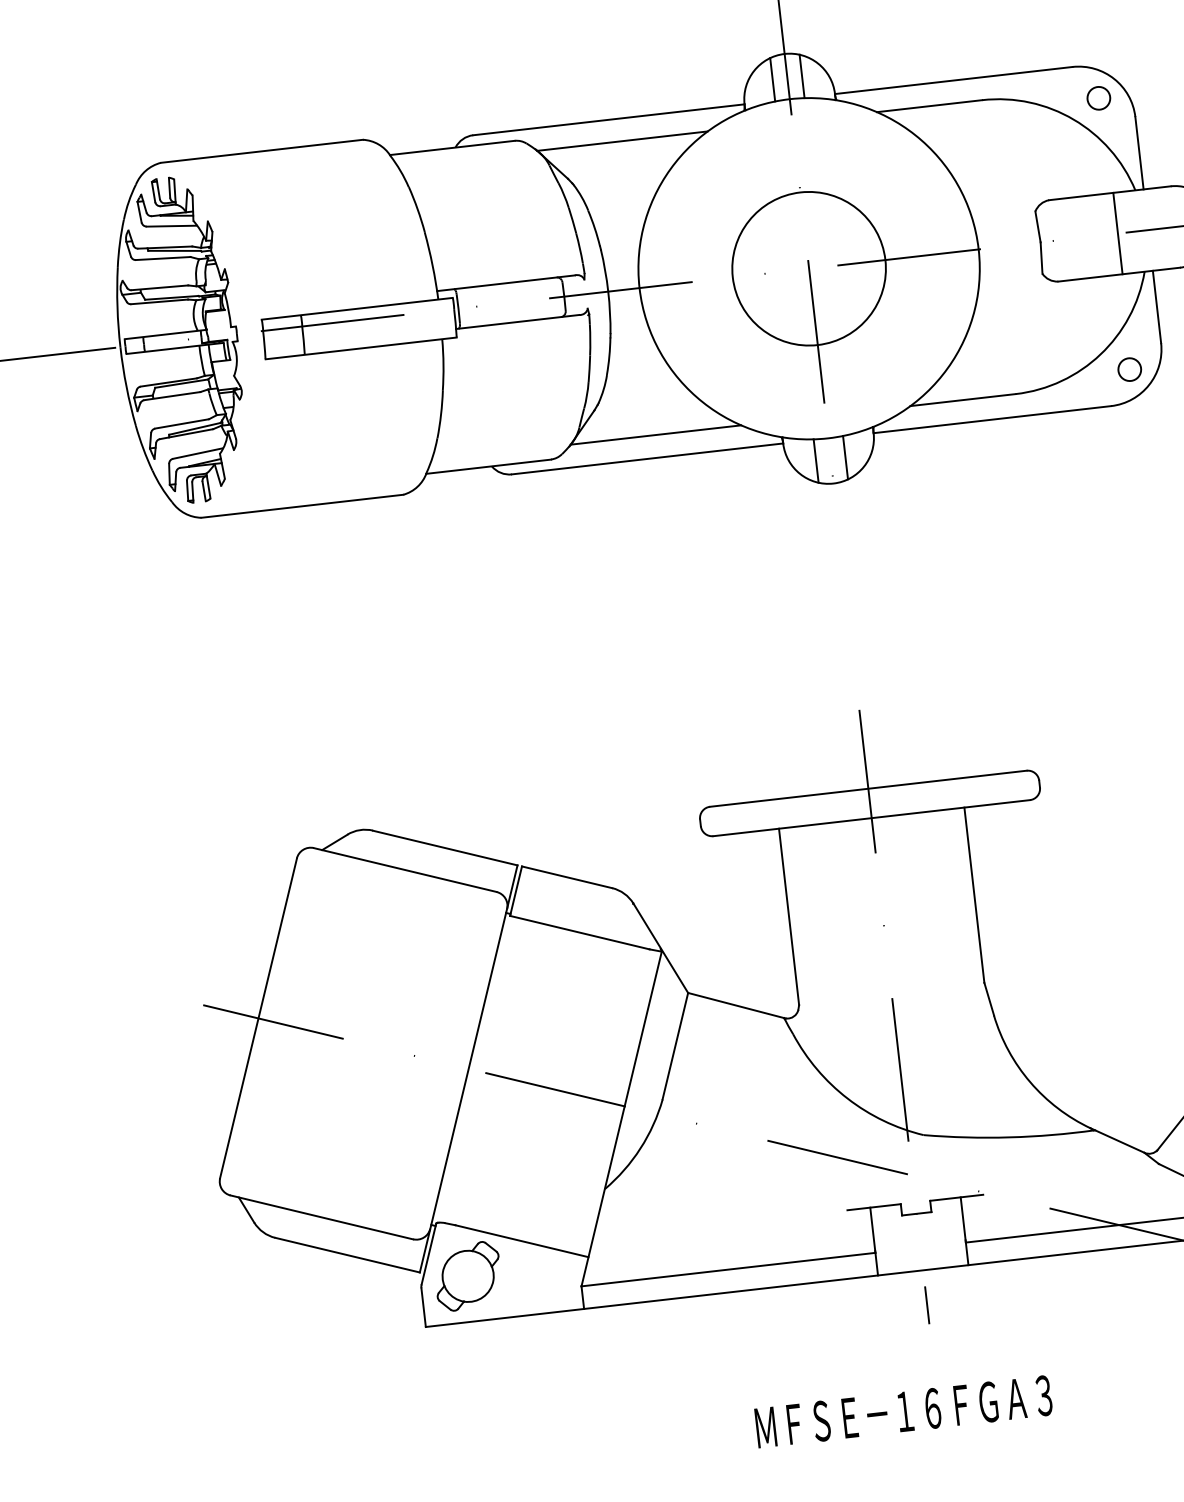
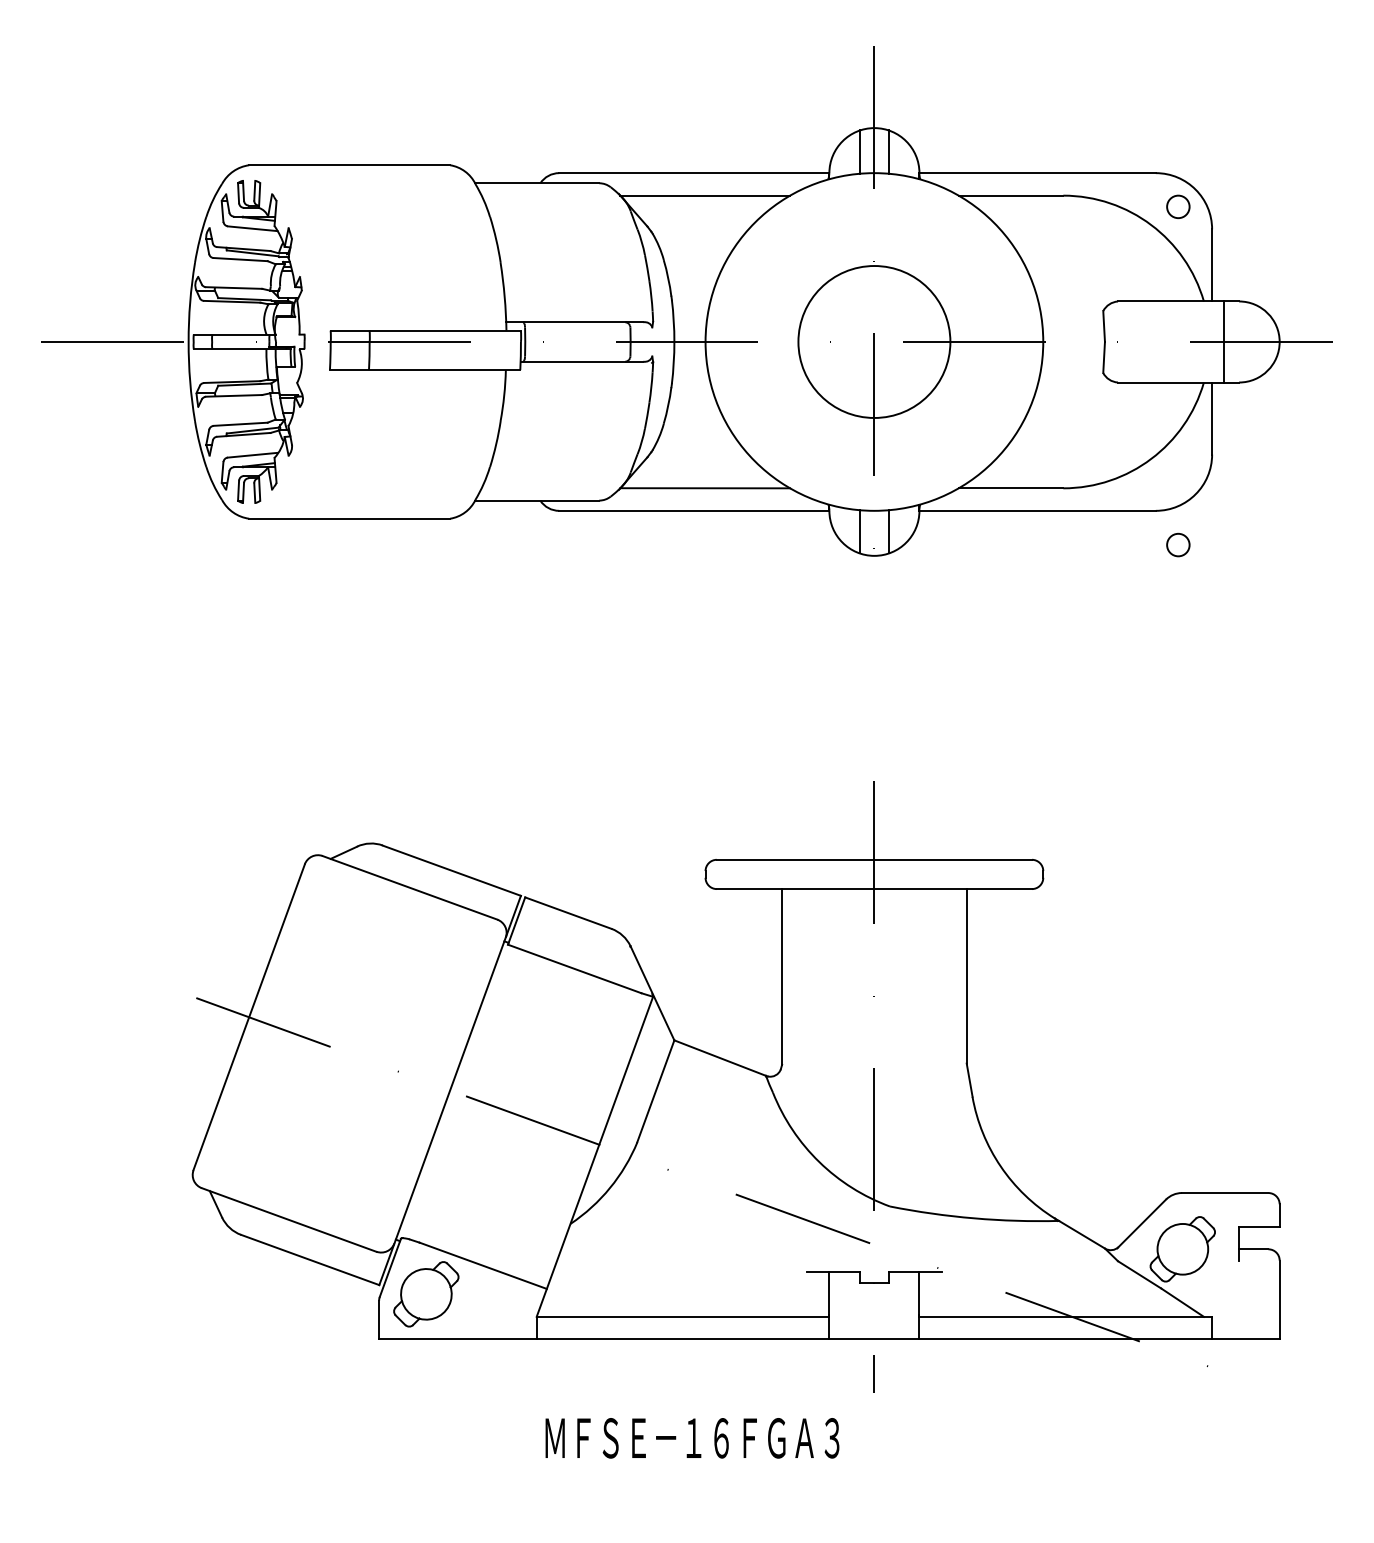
line: (1117, 233) -> (1223, 341), moved
circle: (1129, 369) -> (1178, 544), moved
text: (903, 1412) -> (692, 1438), moved

